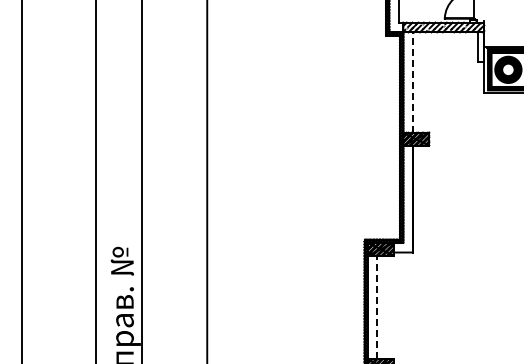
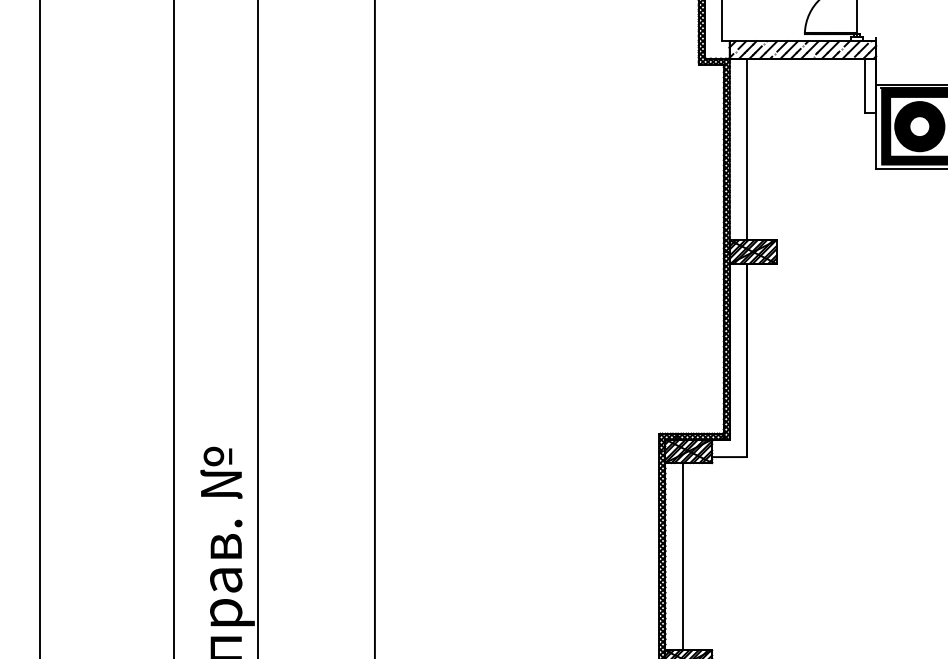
line: (413, 82) -> (748, 149), dashed -> solid
line: (377, 307) -> (682, 556), dashed -> solid

